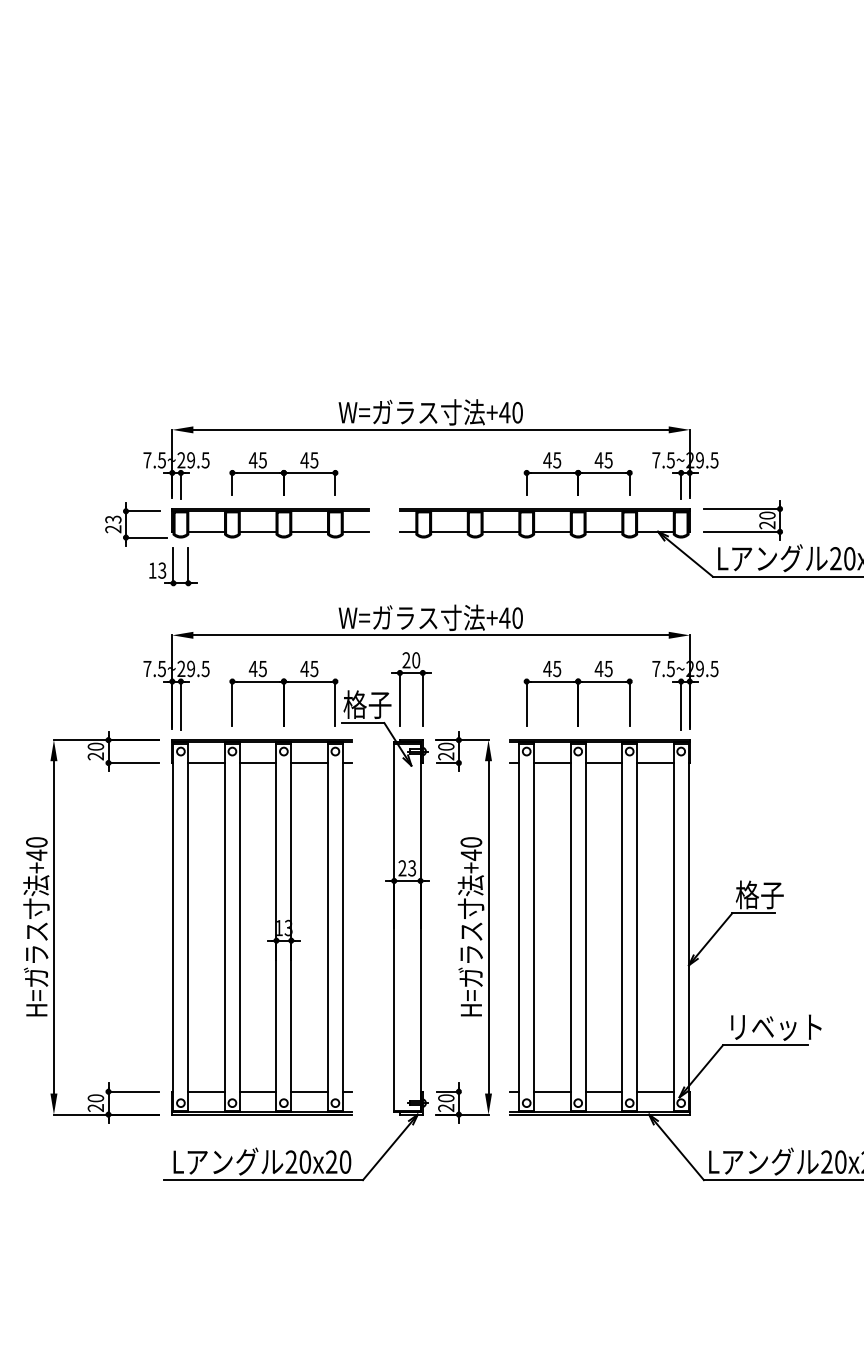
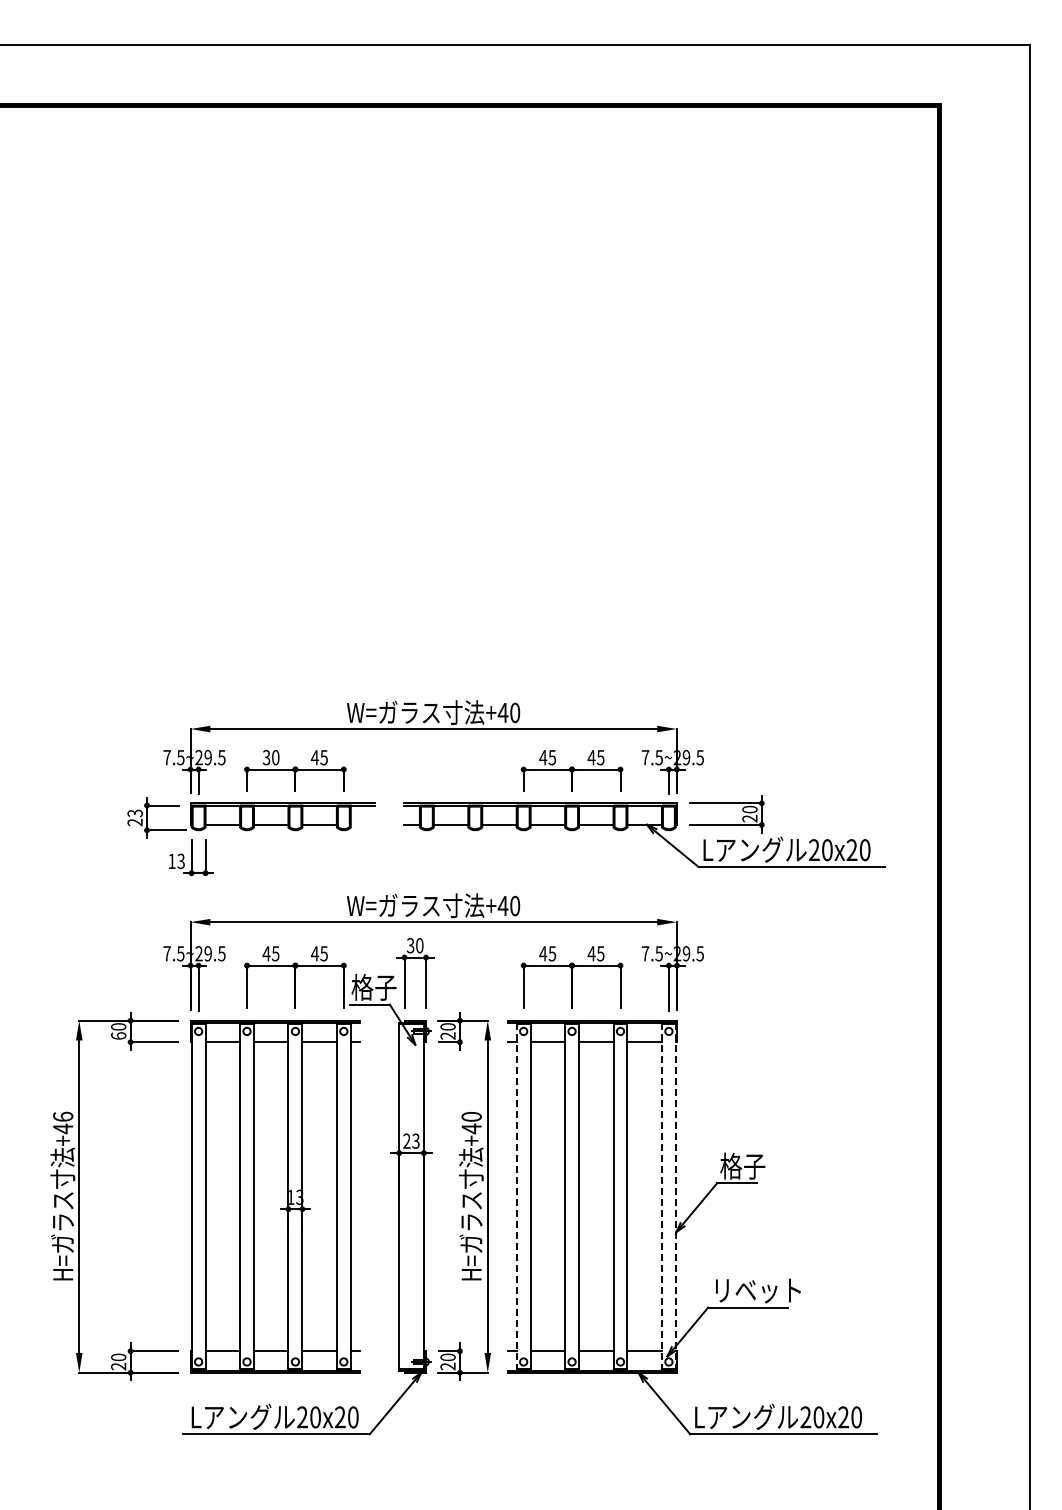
text: (257, 460) -> (270, 757), 45 -> 30
line: (355, 531) -> (362, 824), removed
text: (406, 660) -> (410, 945), 20 -> 30
text: (95, 755) -> (118, 1035), 20 -> 60
text: (37, 842) -> (63, 1116), +40 -> +46
line: (519, 927) -> (516, 1196), solid -> dashed
line: (673, 927) -> (661, 1196), solid -> dashed
line: (688, 927) -> (675, 1196), solid -> dashed

